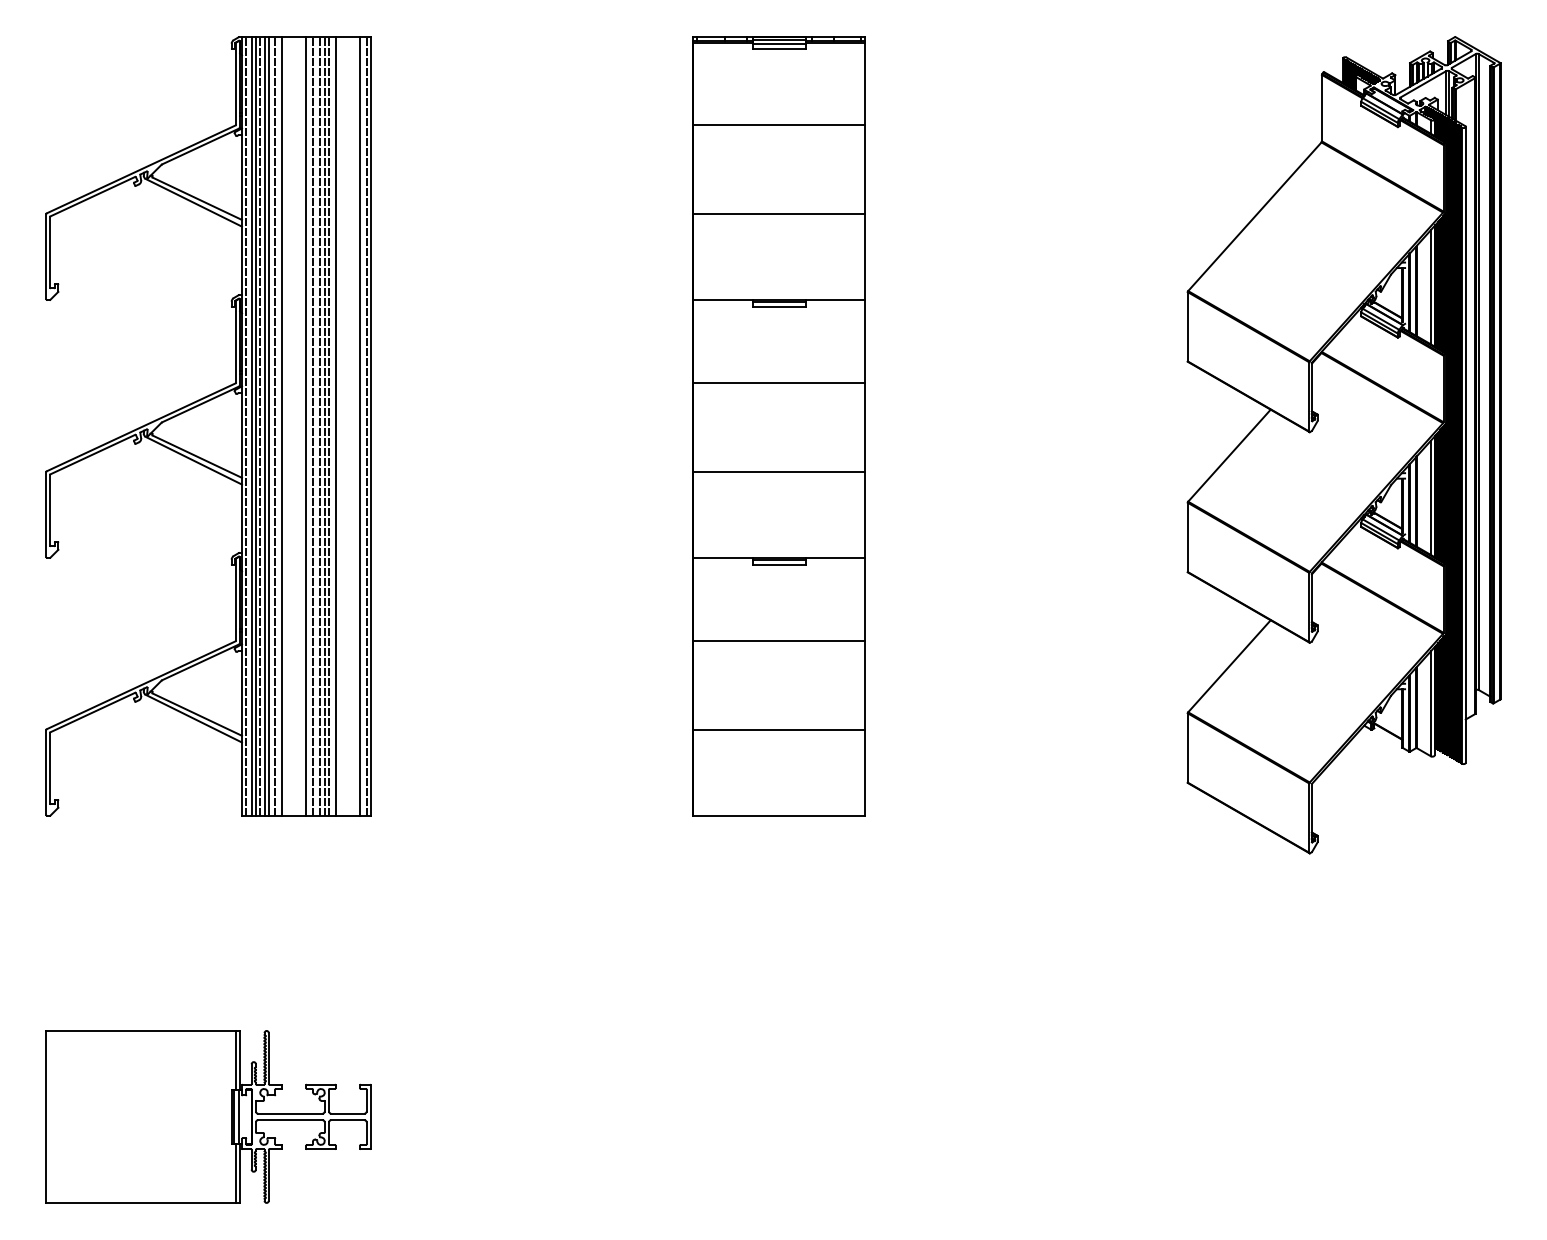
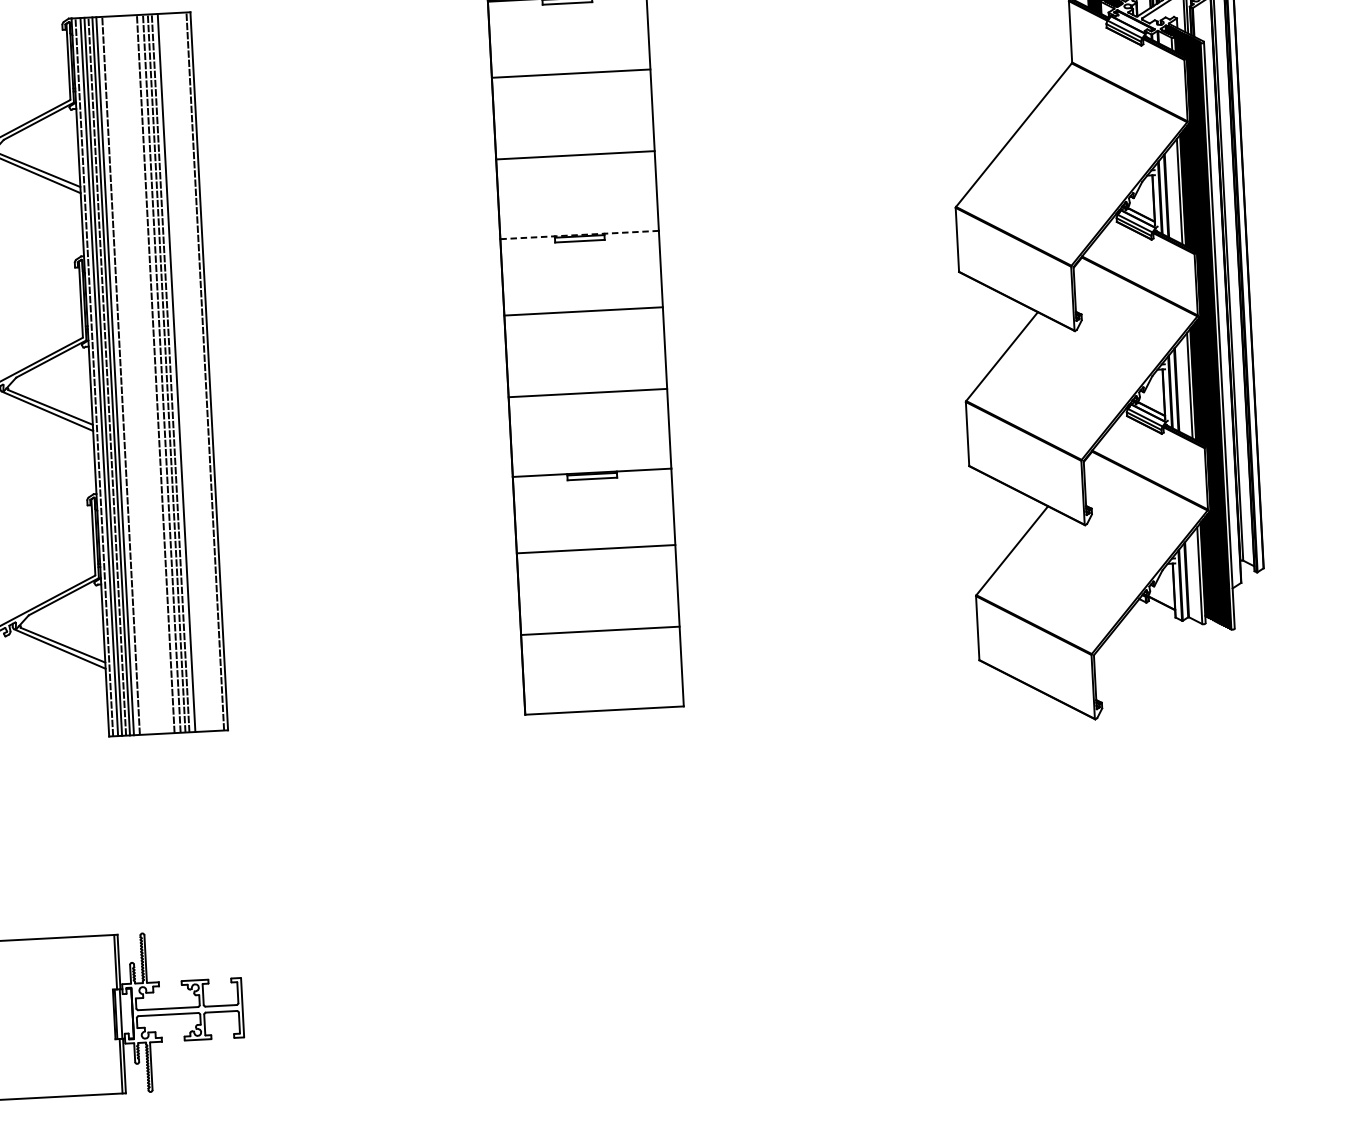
line: (779, 300) -> (579, 235), solid -> dashed
line: (281, 426) -> (126, 375), removed
line: (306, 426) -> (149, 374), removed
line: (360, 426) -> (199, 371), removed

